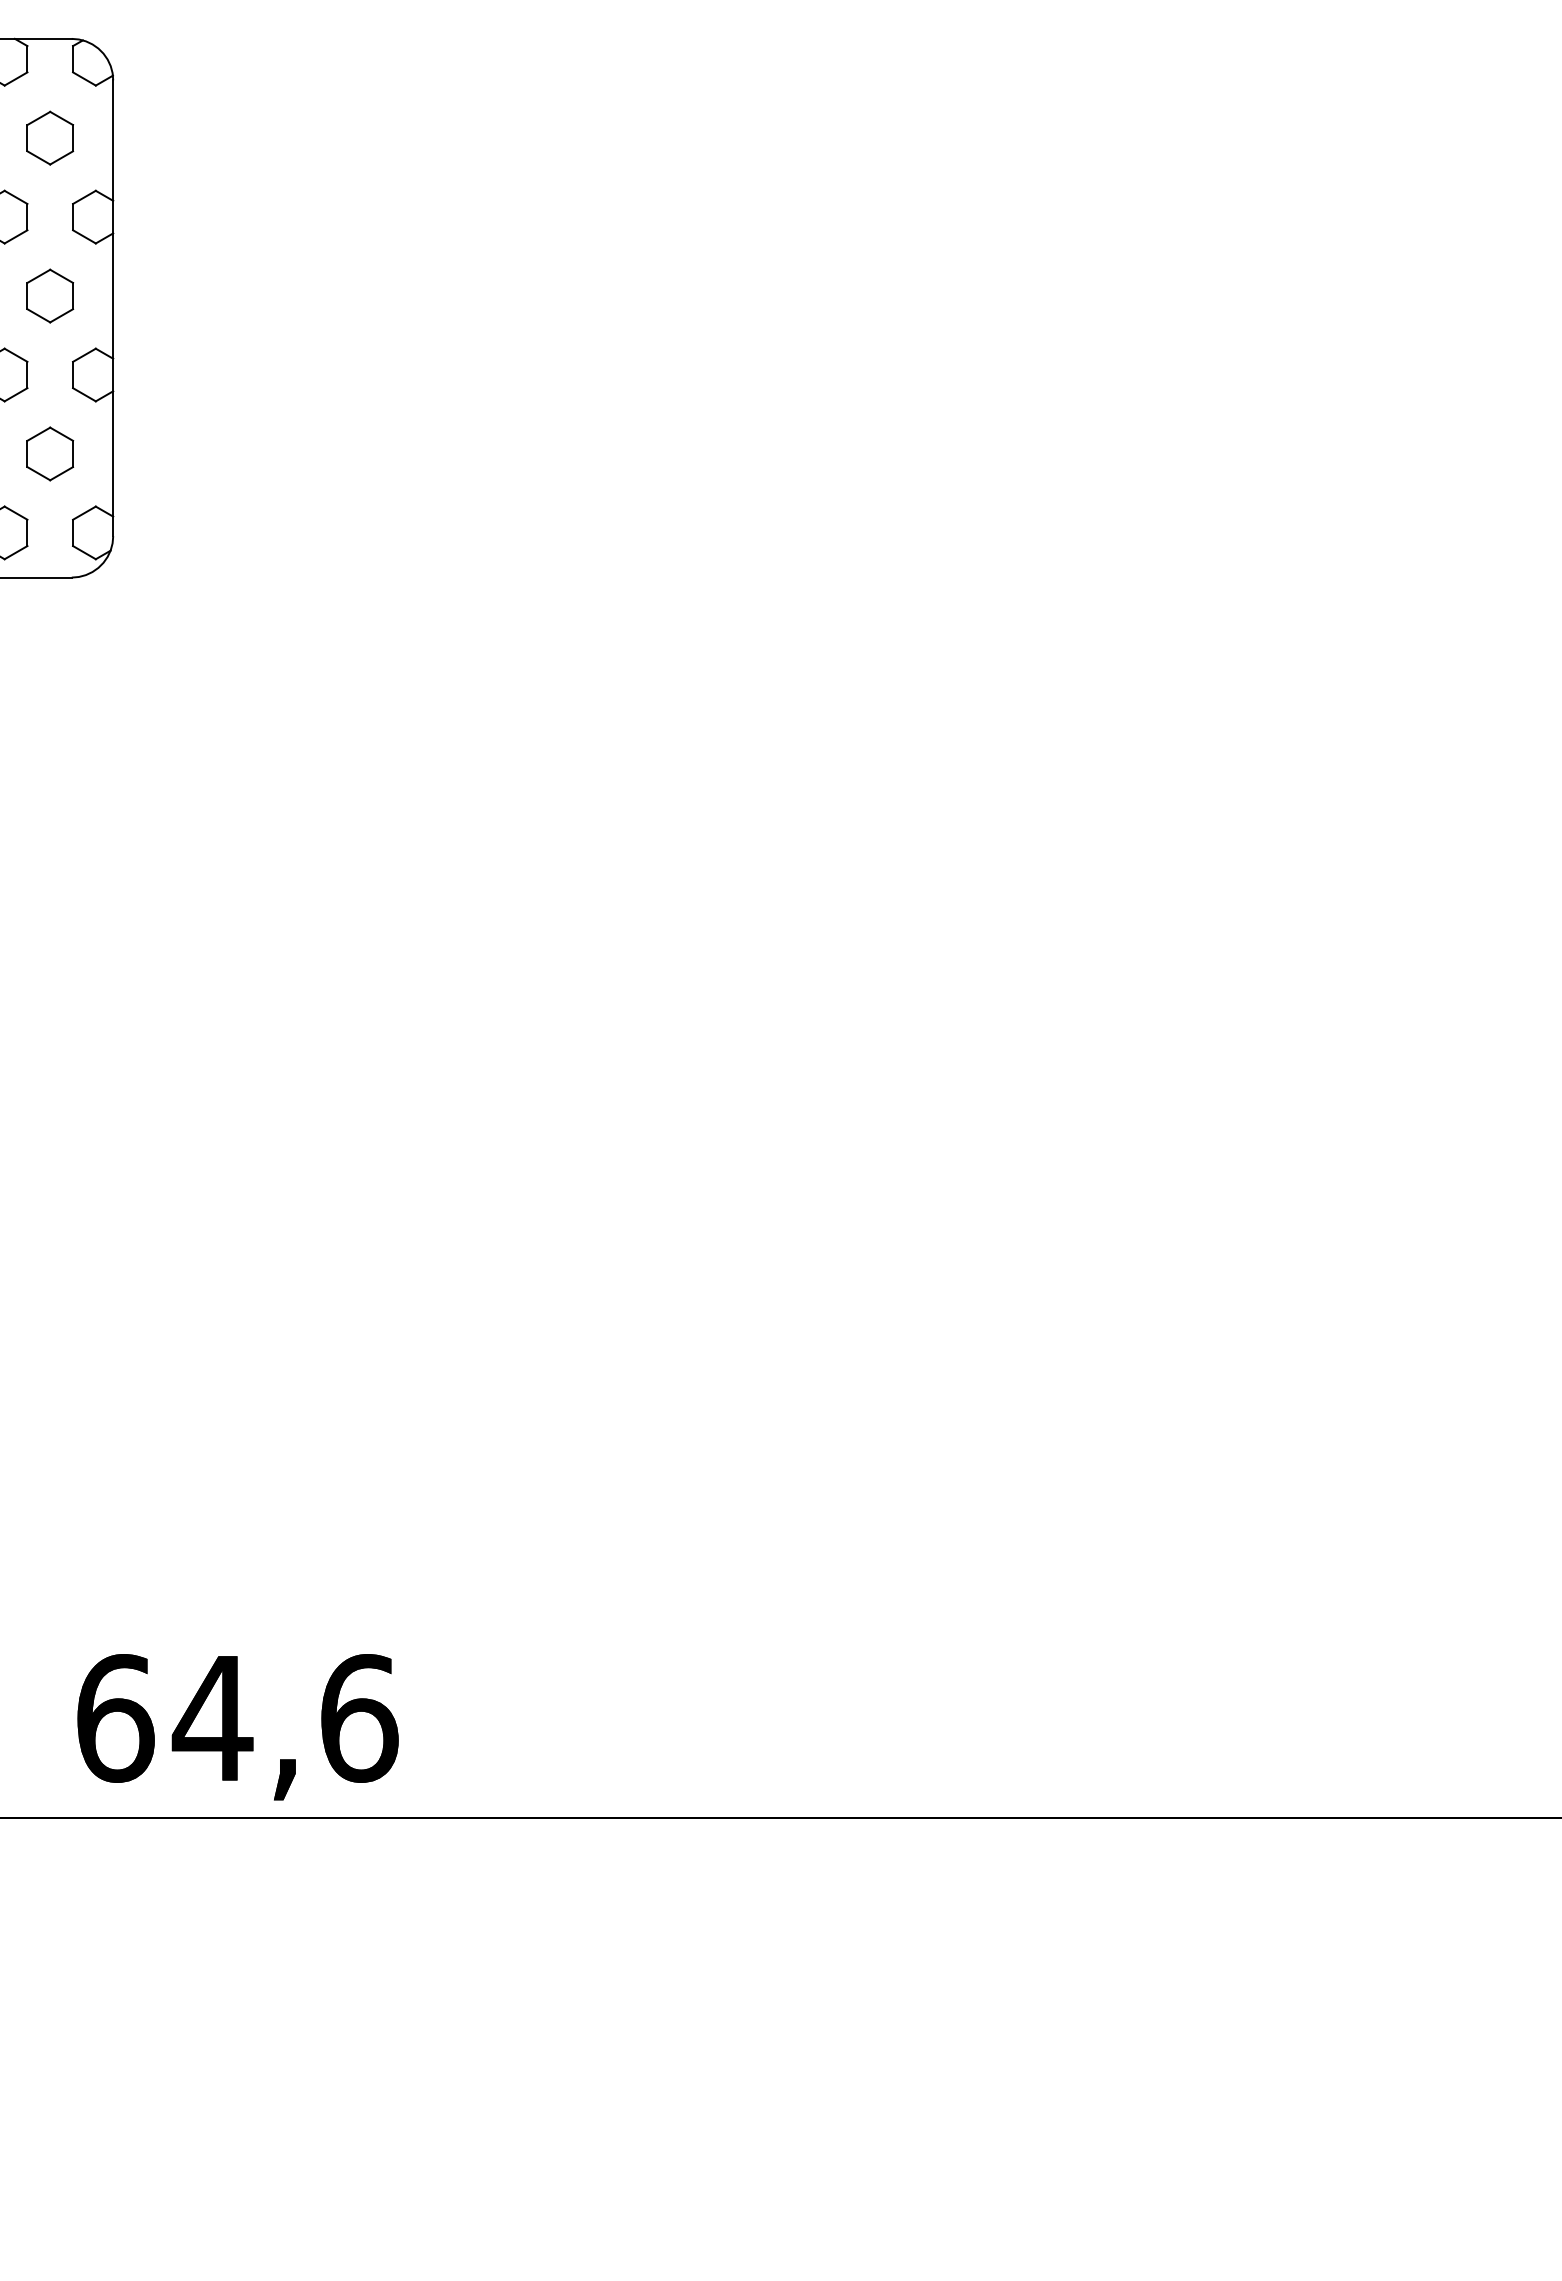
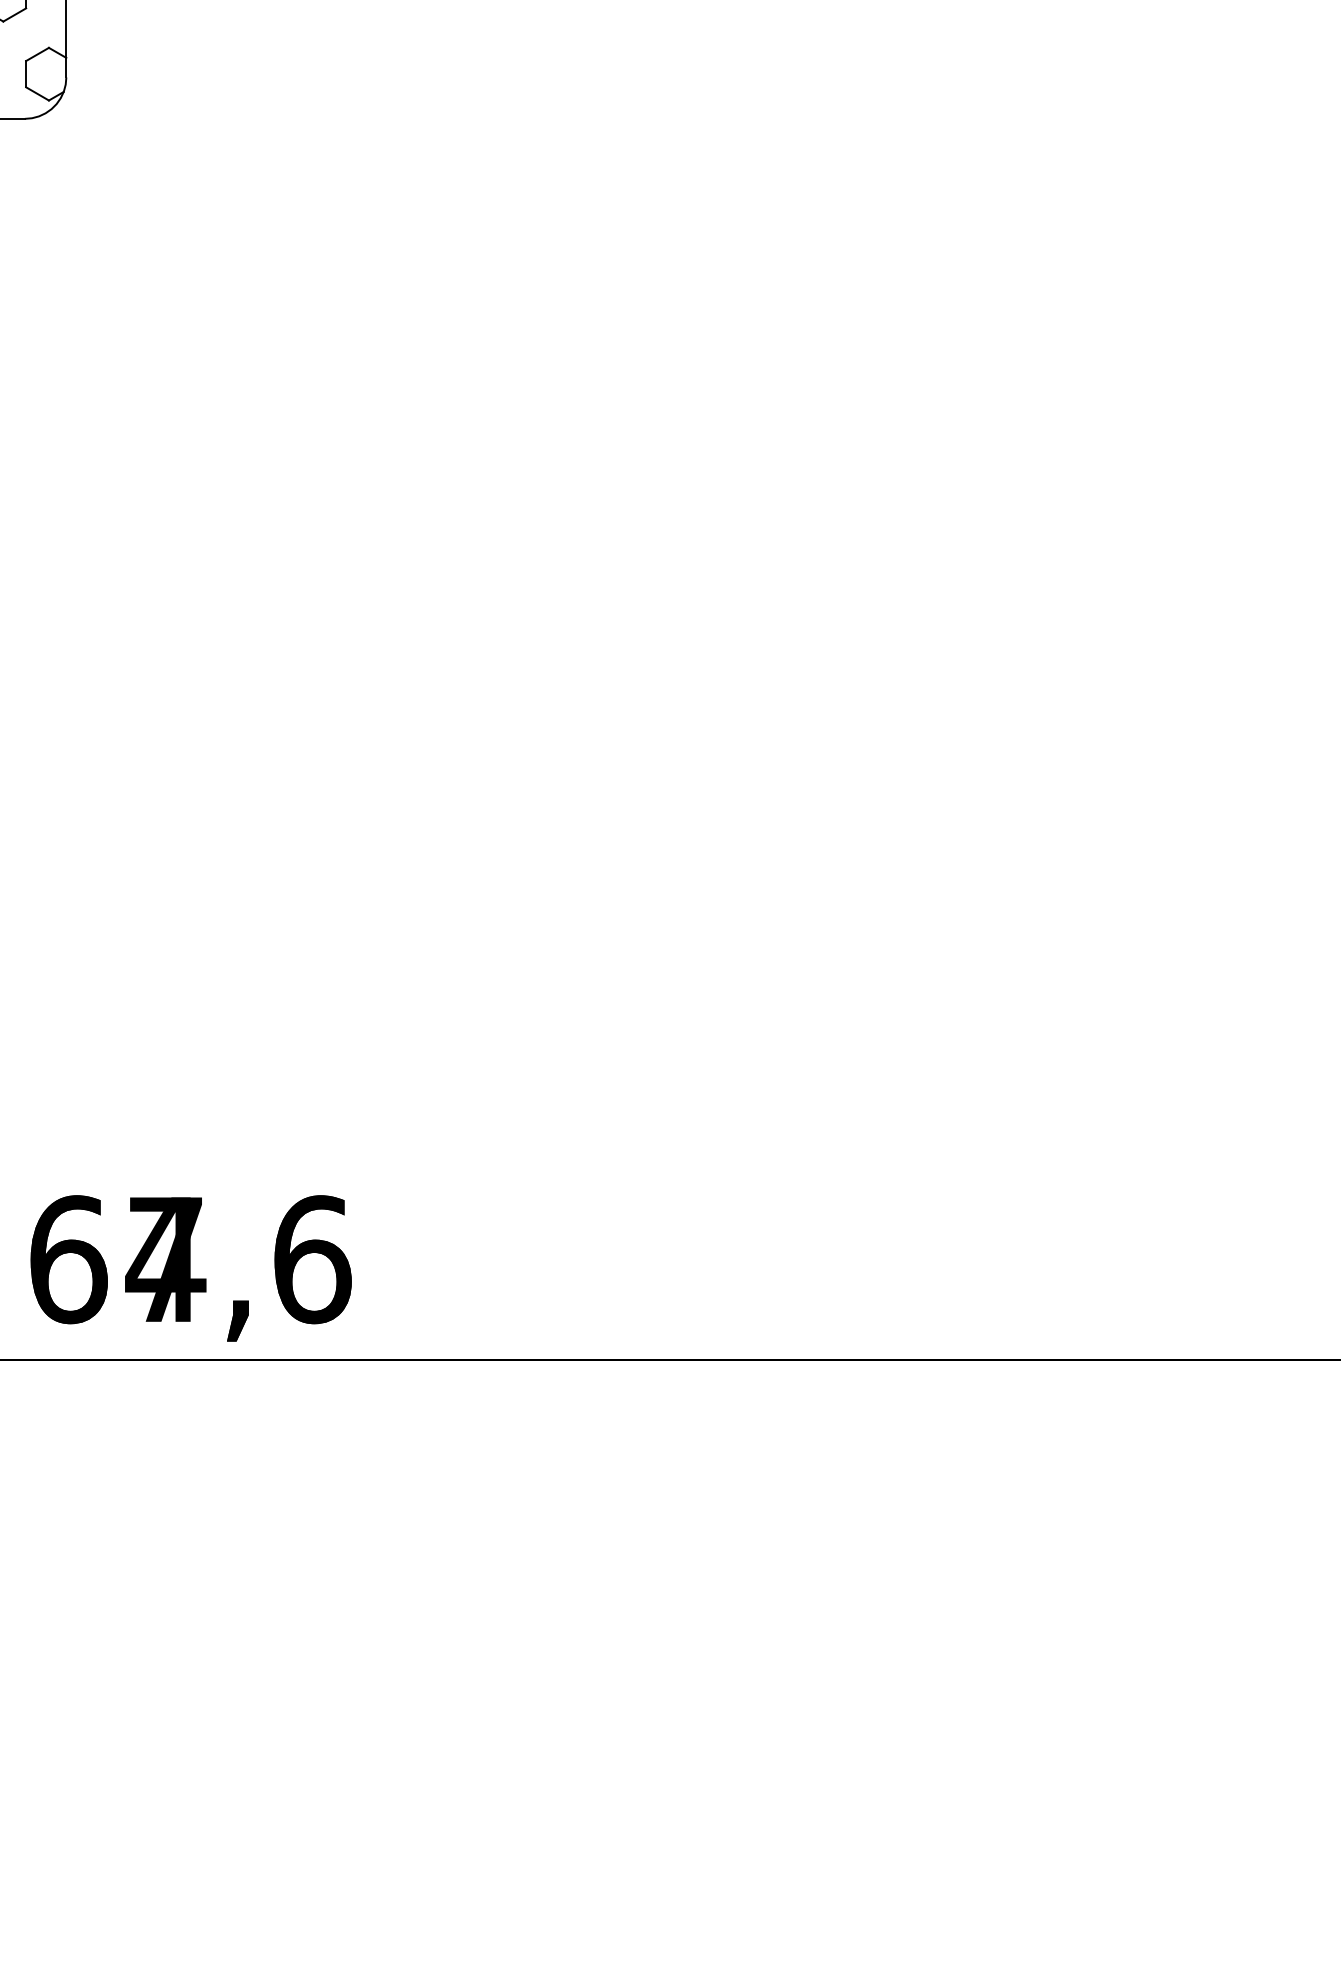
text: (212, 1718) -> (165, 1259), 64,6 -> 67,6

